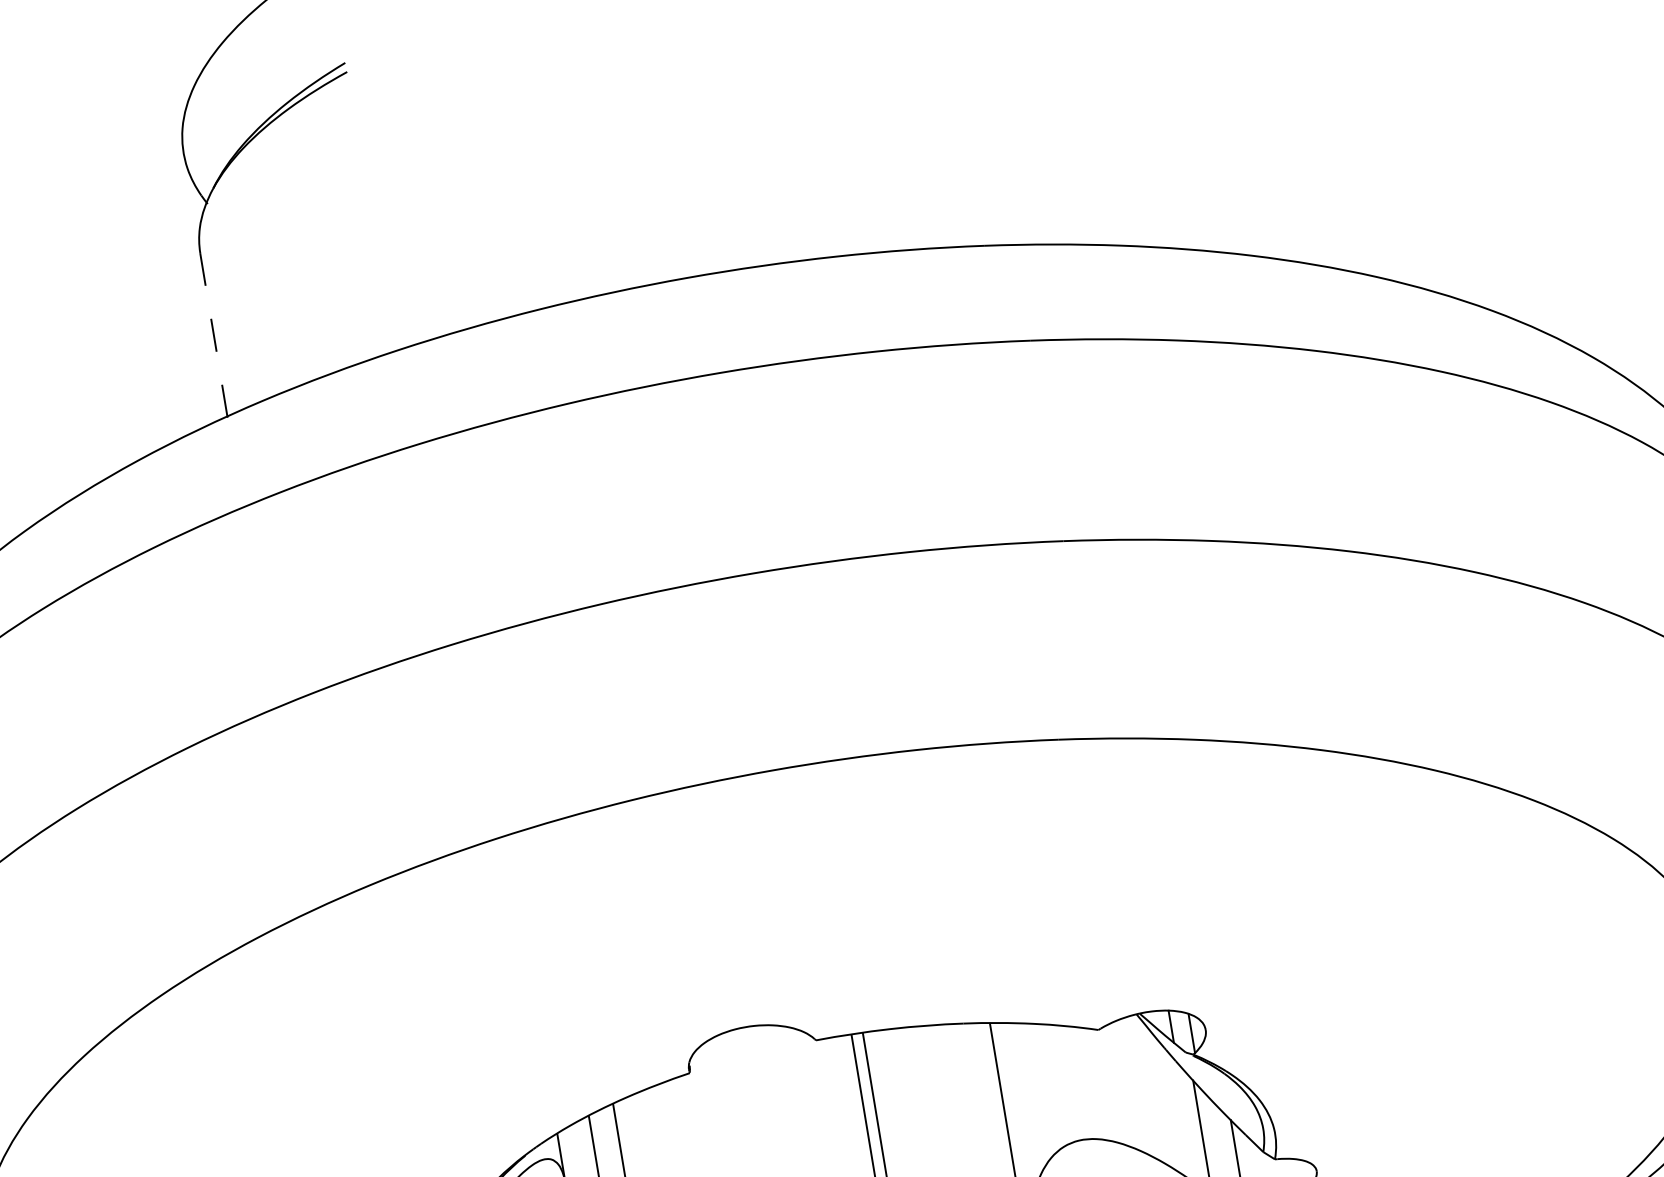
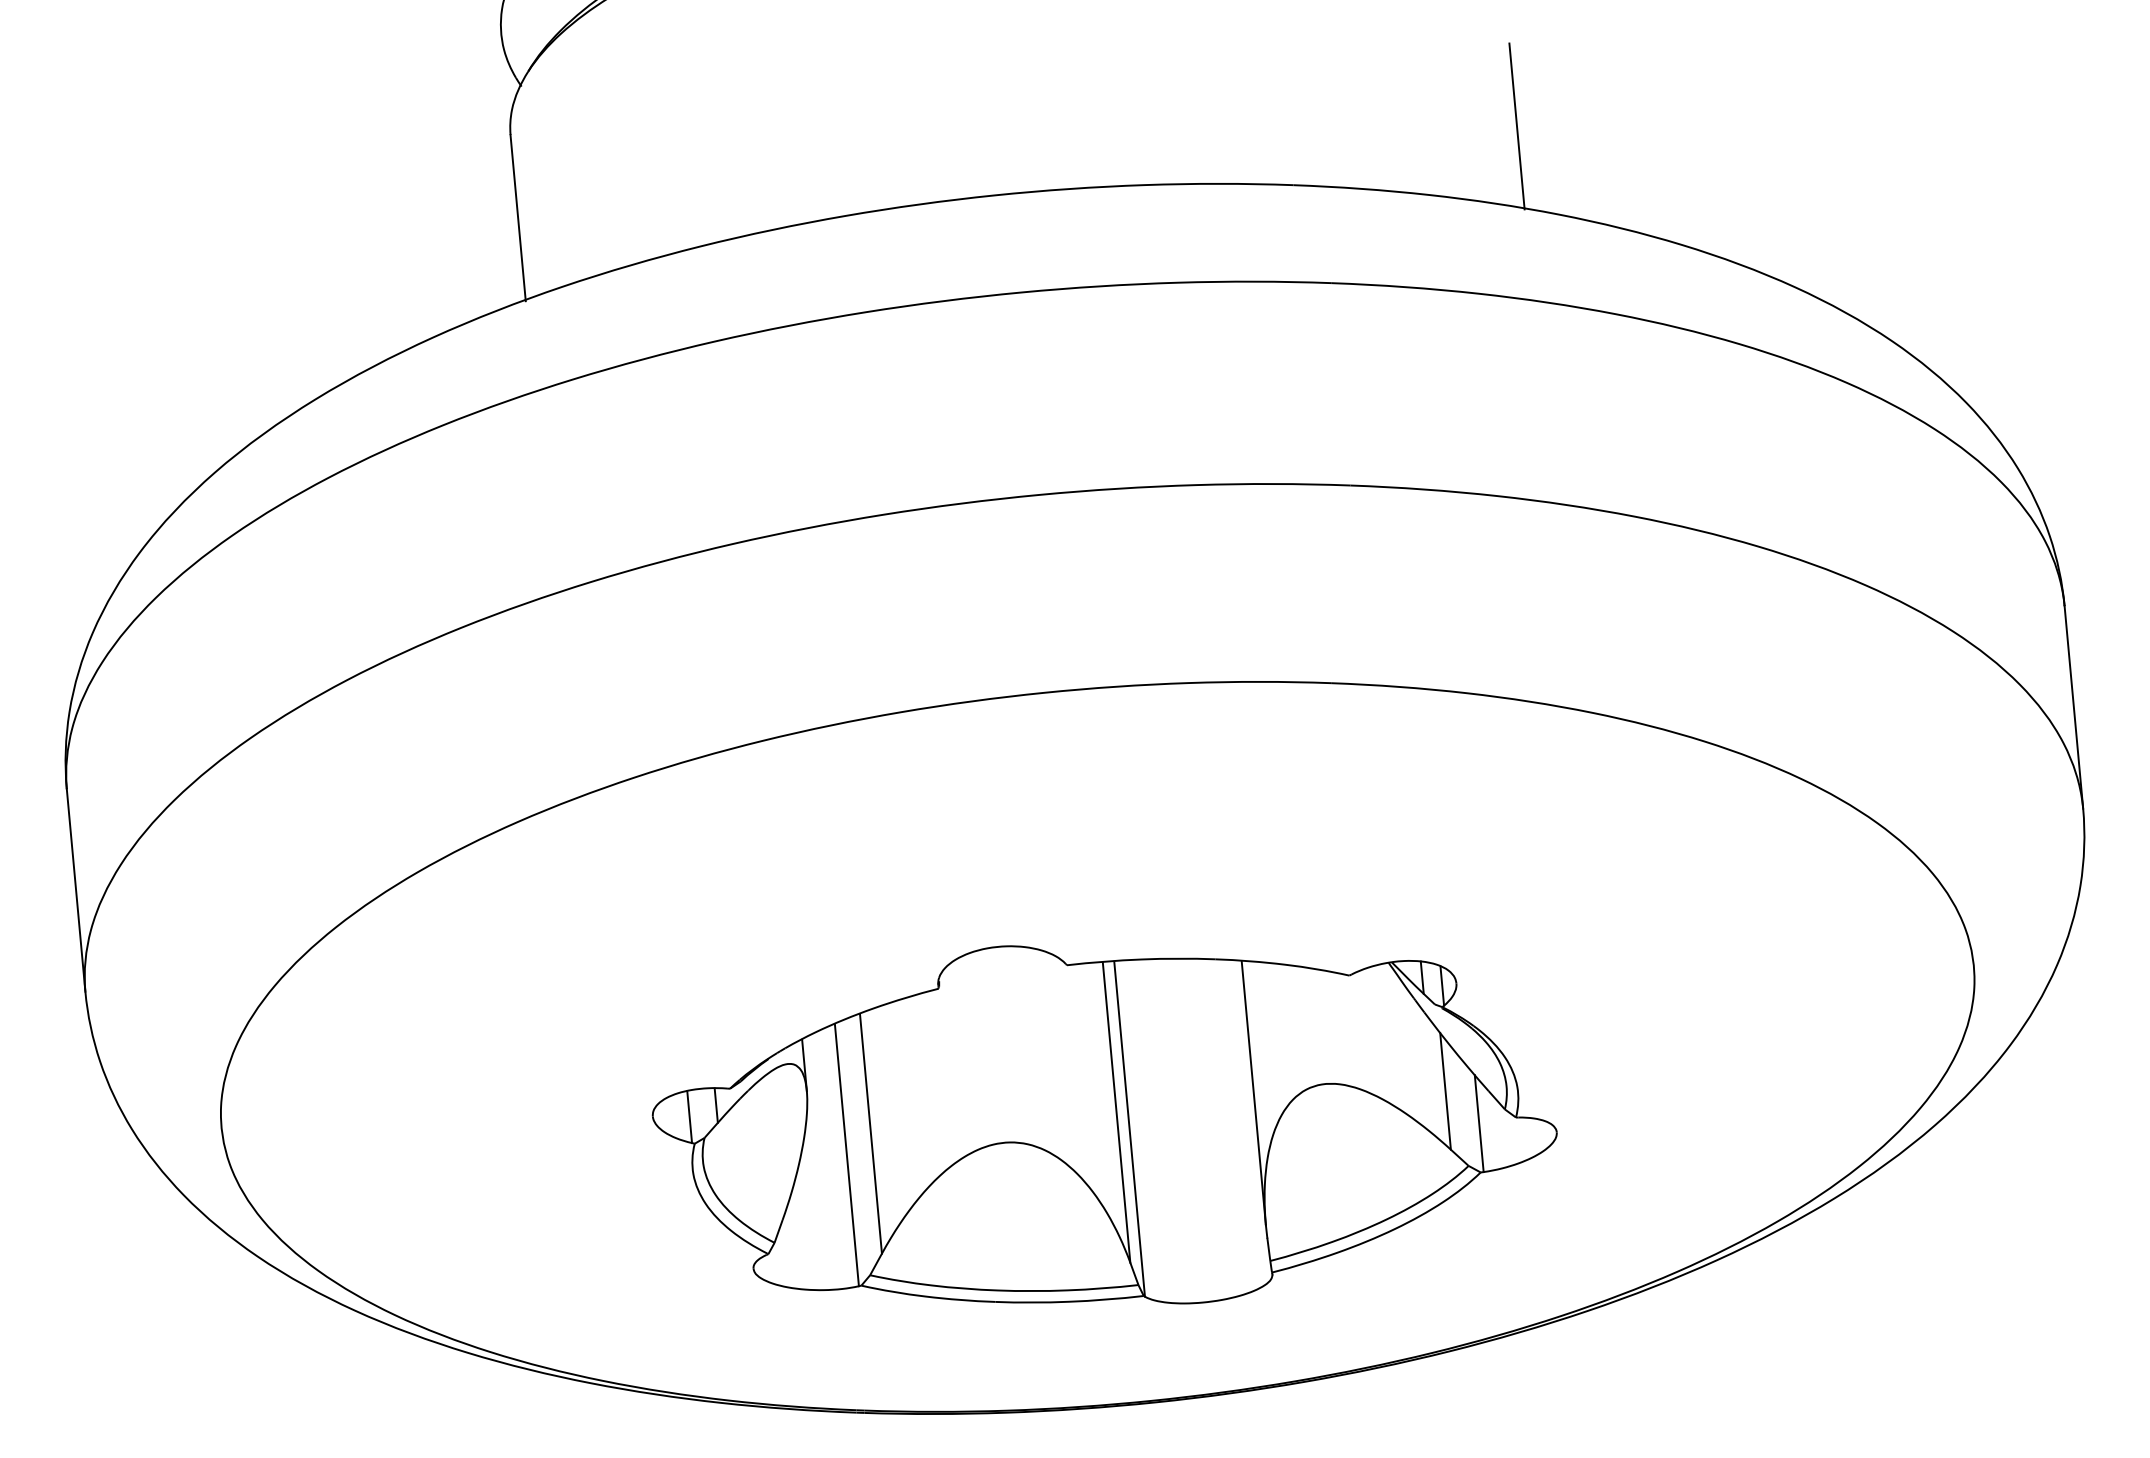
line: (1202, 170) -> (1516, 126), added
line: (214, 334) -> (518, 217), dashed -> solid

